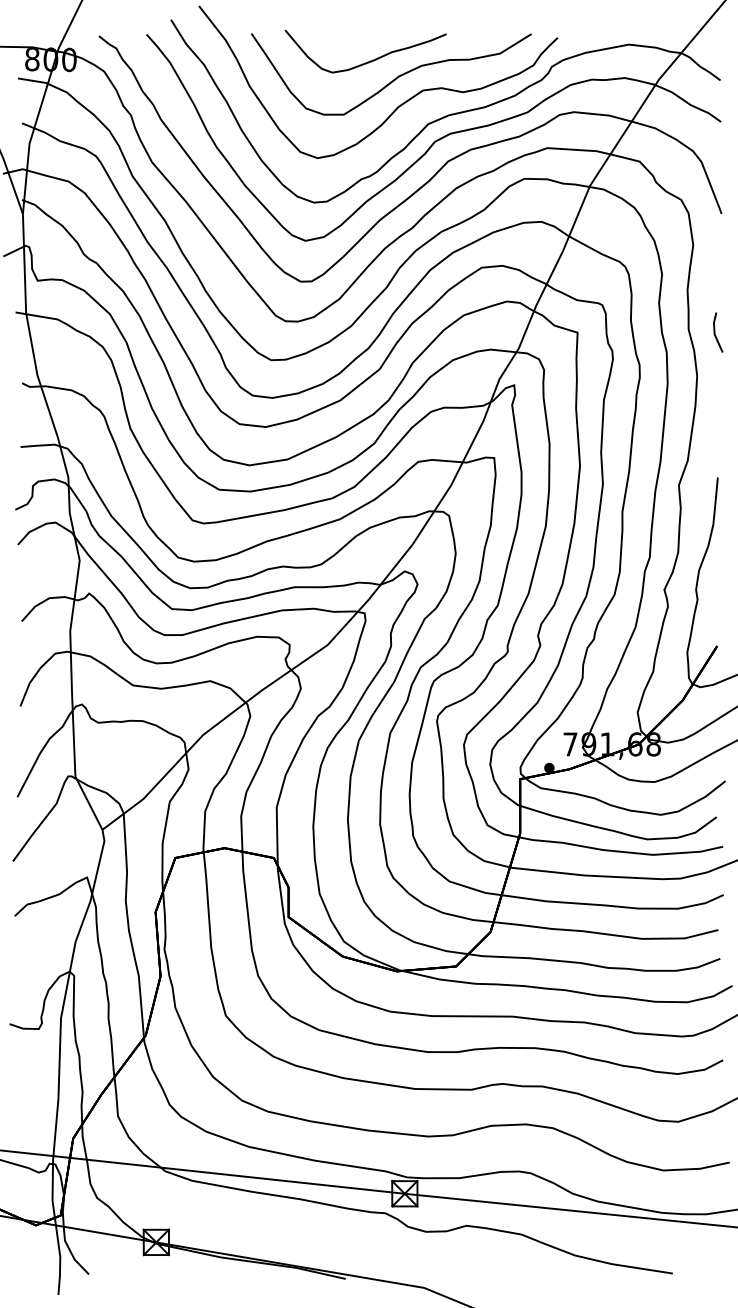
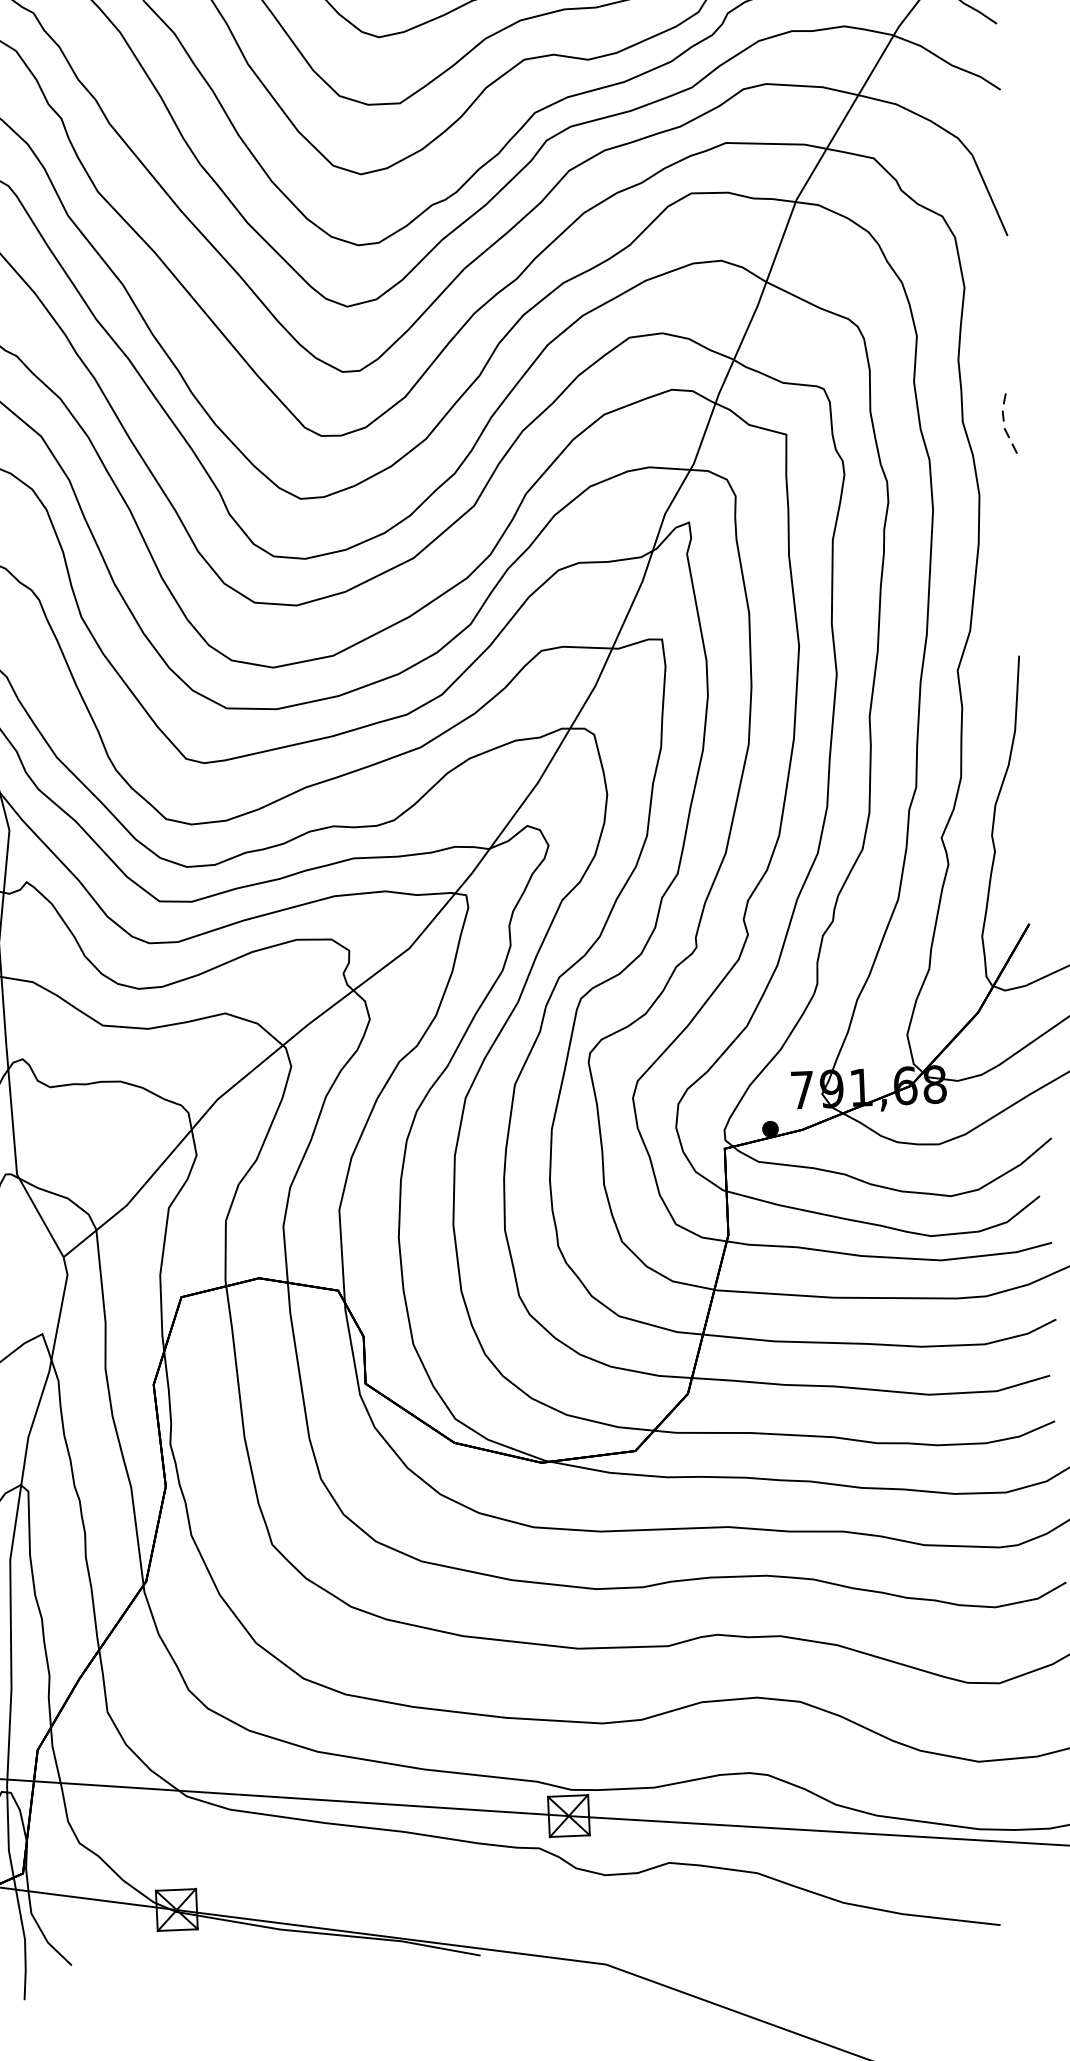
line: (714, 333) -> (1004, 426), solid -> dashed

